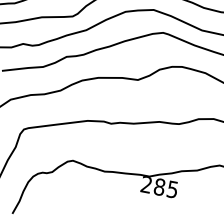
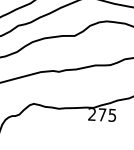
text: (159, 186) -> (102, 114), 285 -> 275

